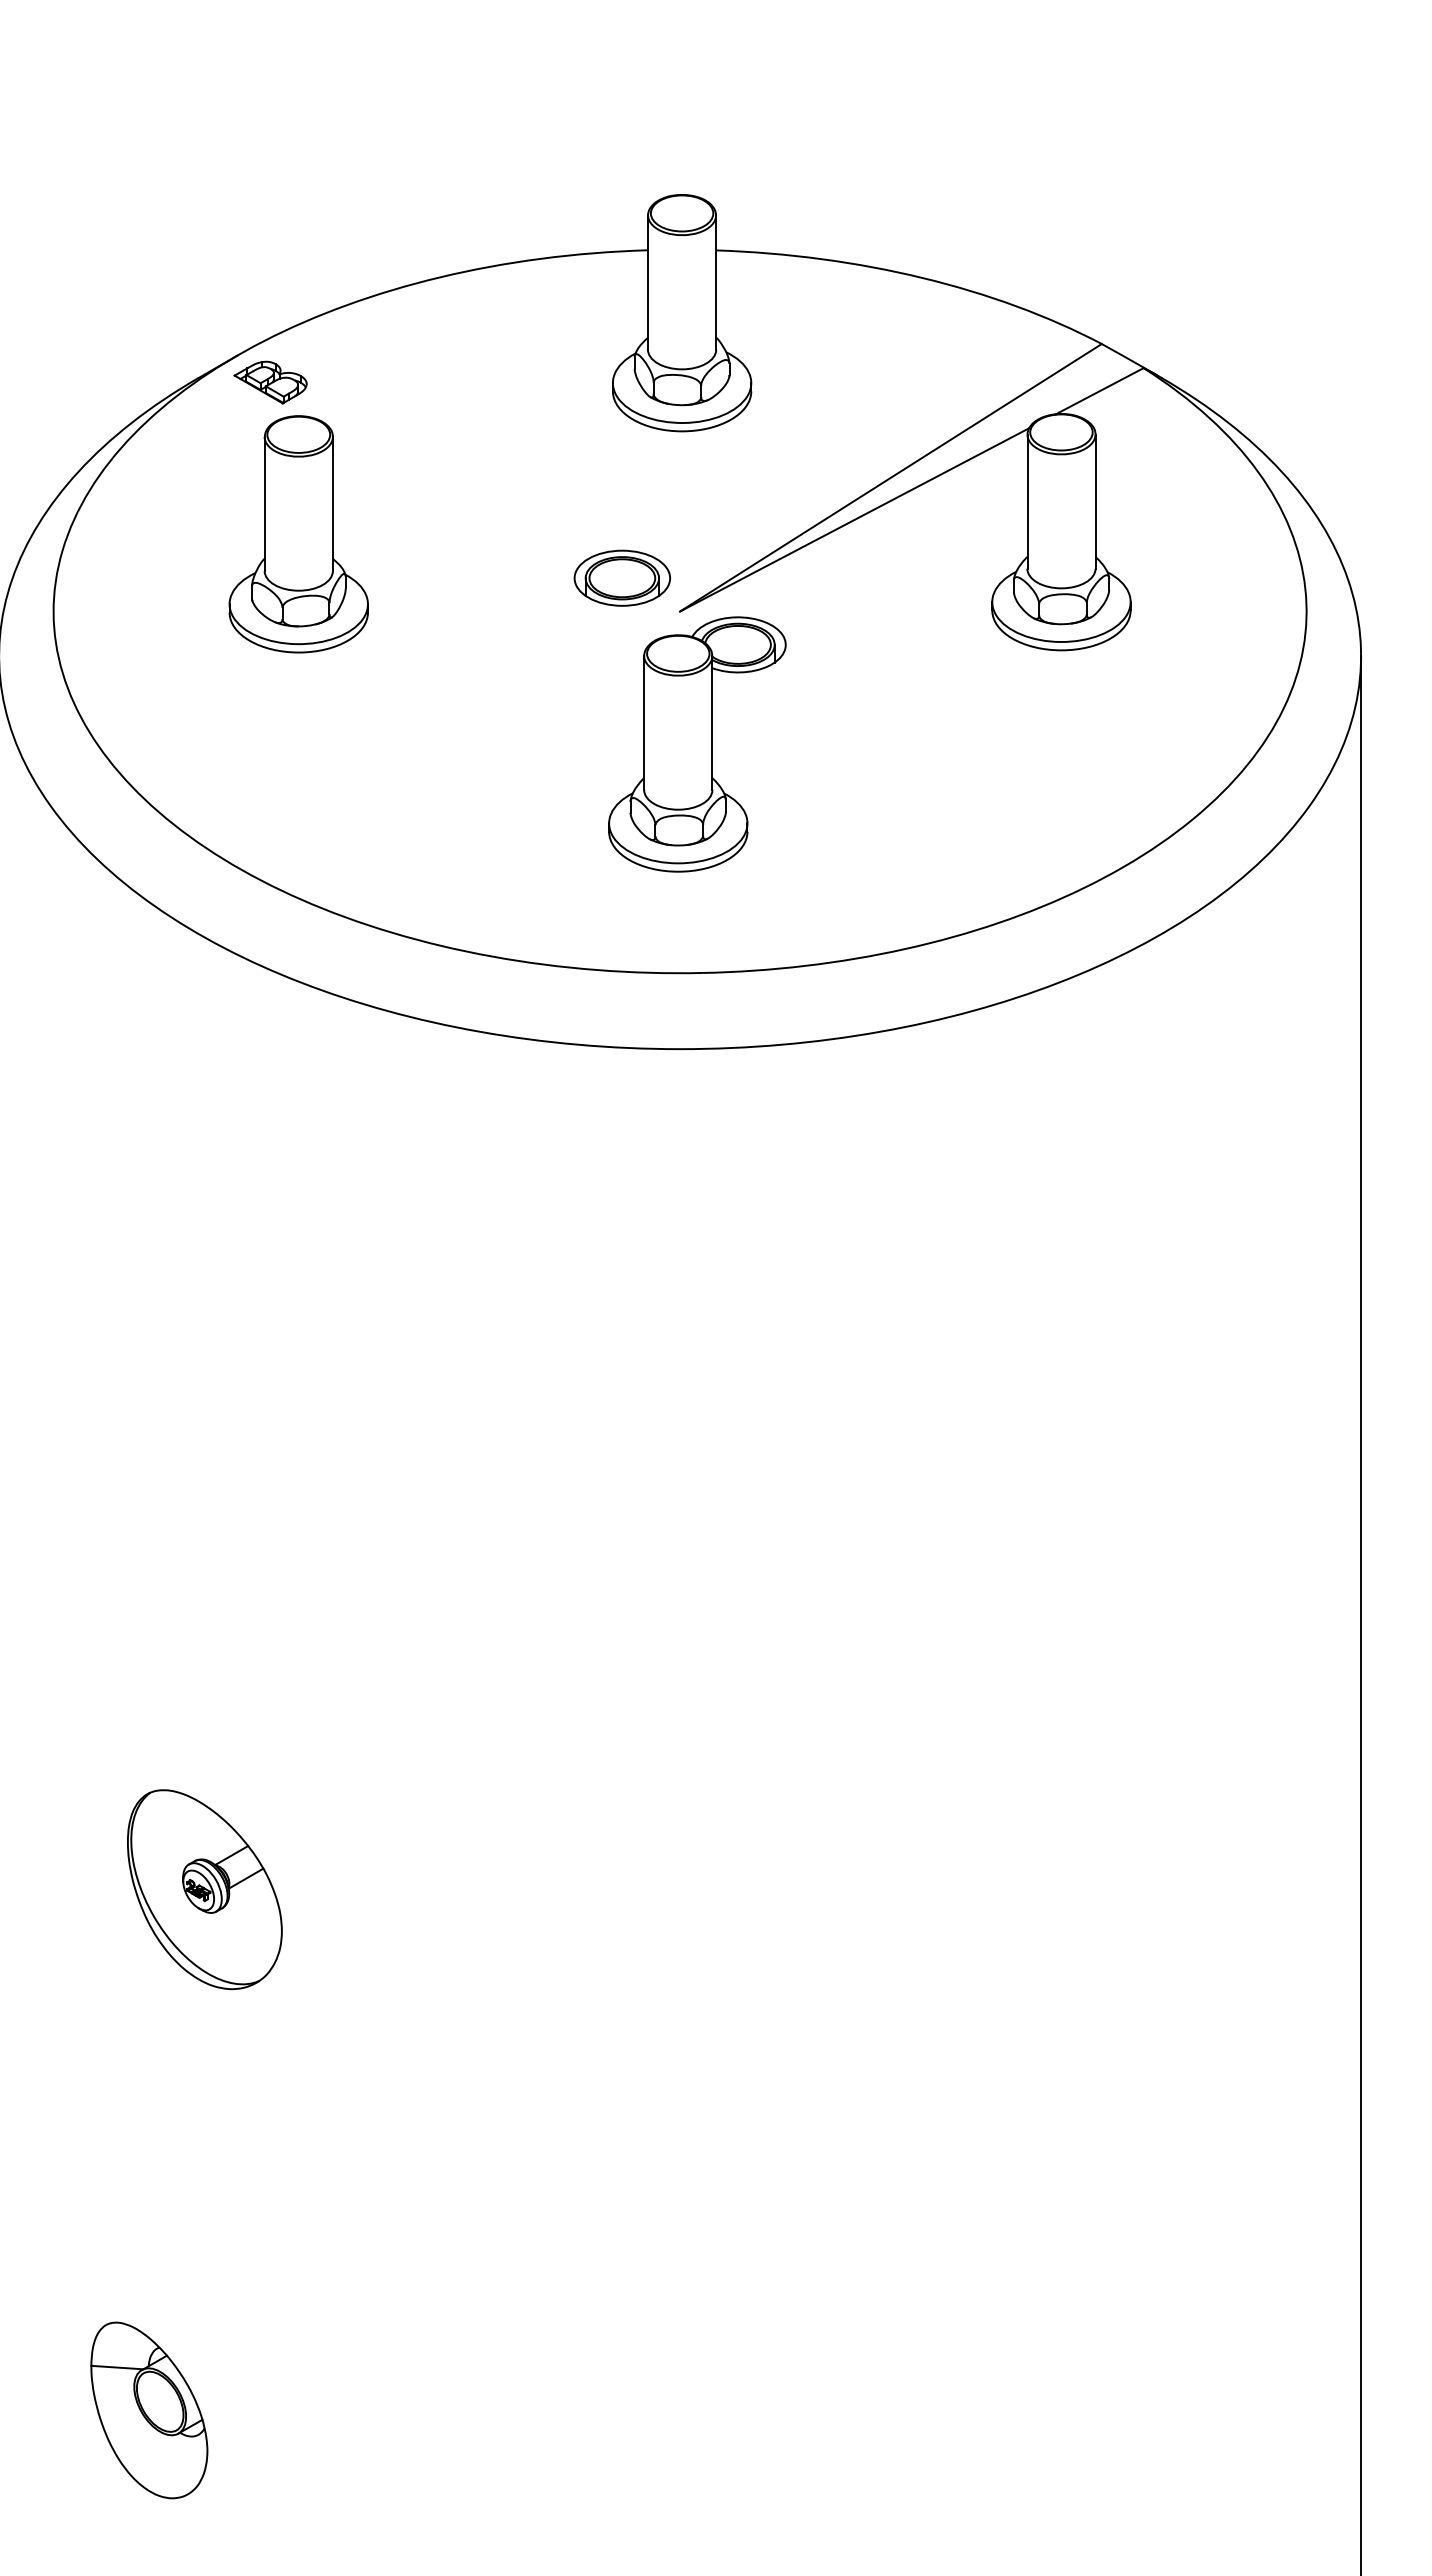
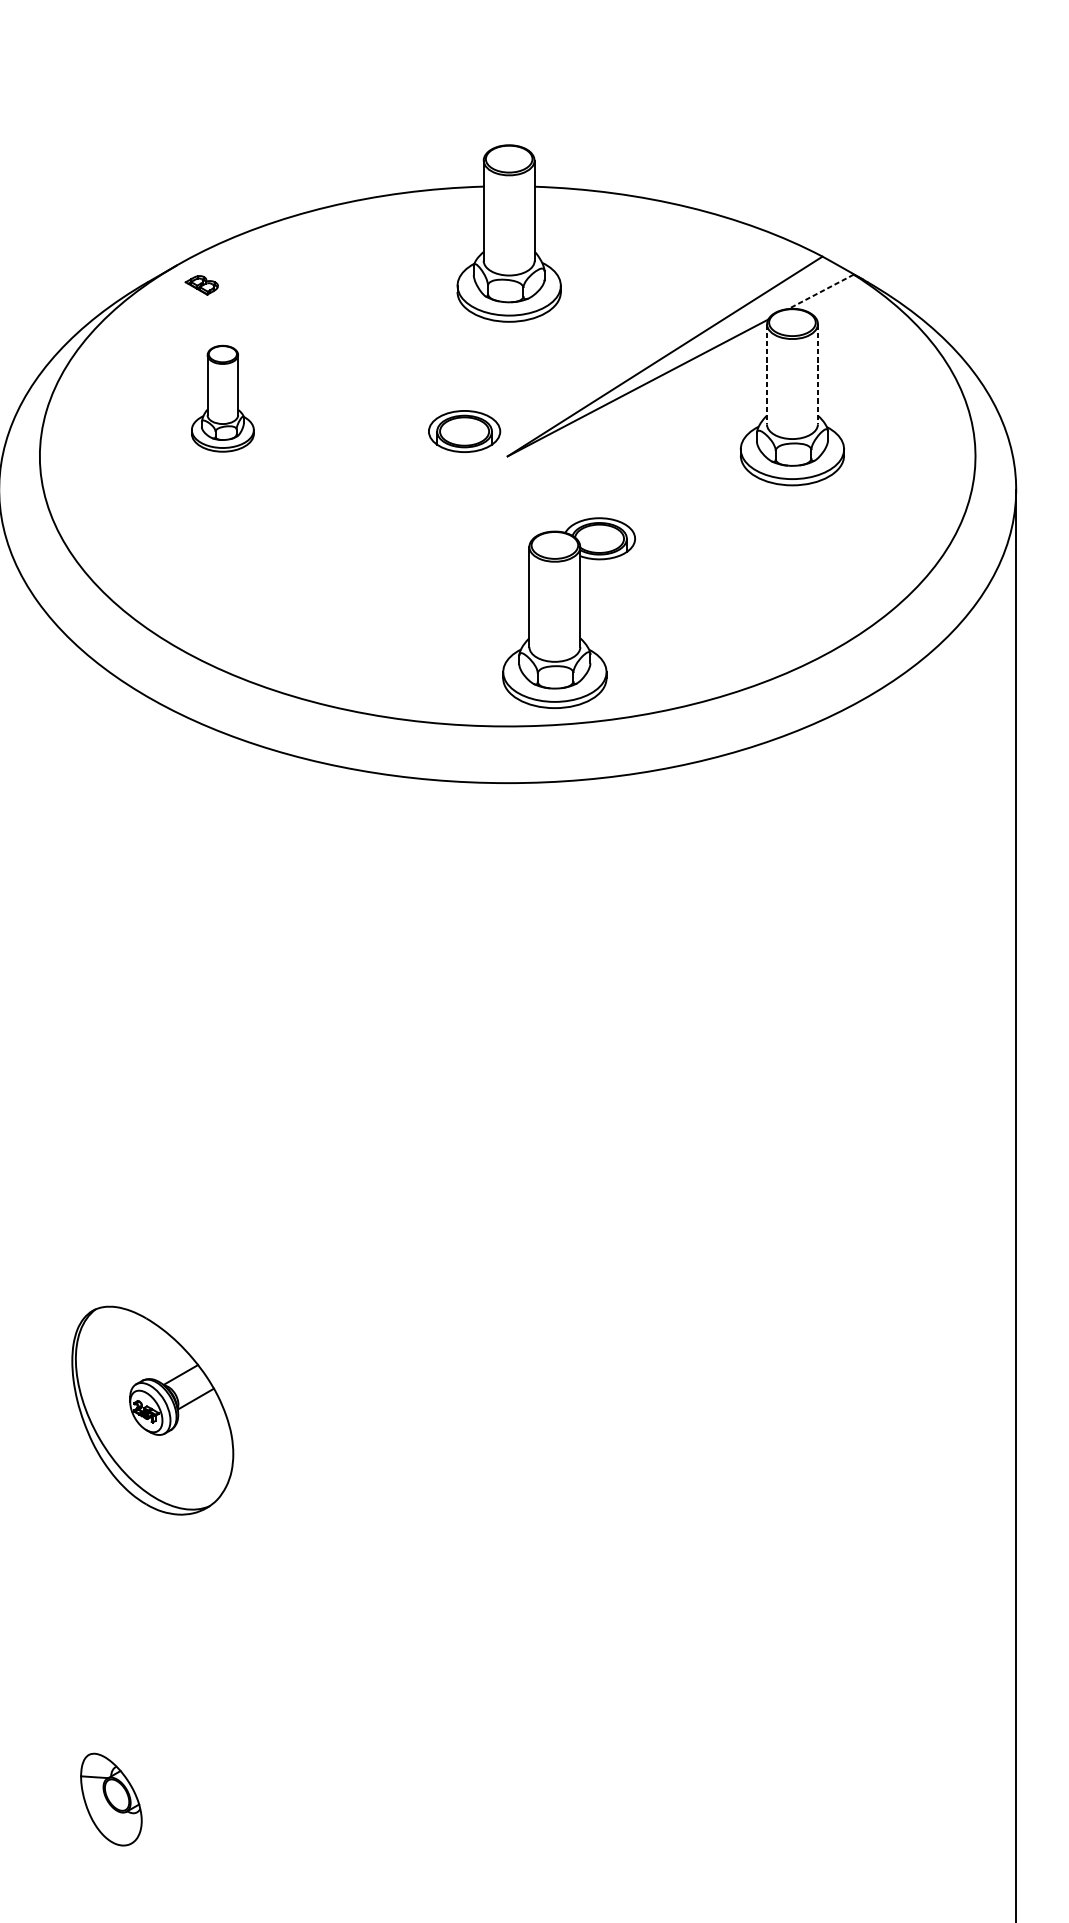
part: (270, 382) -> (201, 285), size x0.6
line: (1099, 391) -> (820, 292), solid -> dashed
line: (1027, 501) -> (767, 374), solid -> dashed
line: (1095, 501) -> (817, 374), solid -> dashed
part: (298, 534) -> (222, 398), size x0.6
part: (697, 744) -> (569, 613), moved
part: (204, 1889) -> (152, 1410), size x1.4
part: (149, 2410) -> (111, 1799), size x0.7

